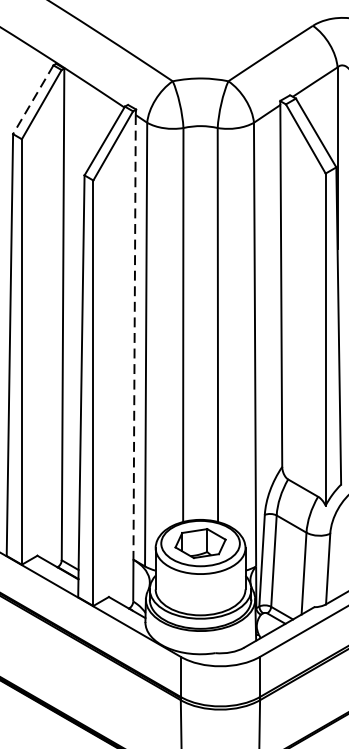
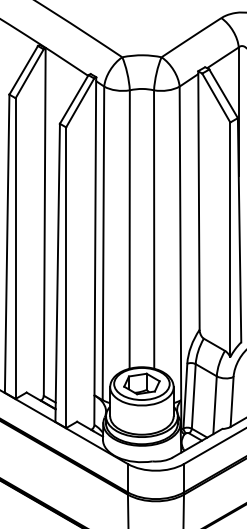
line: (33, 99) -> (23, 70), dashed -> solid
line: (134, 337) -> (95, 238), dashed -> solid

